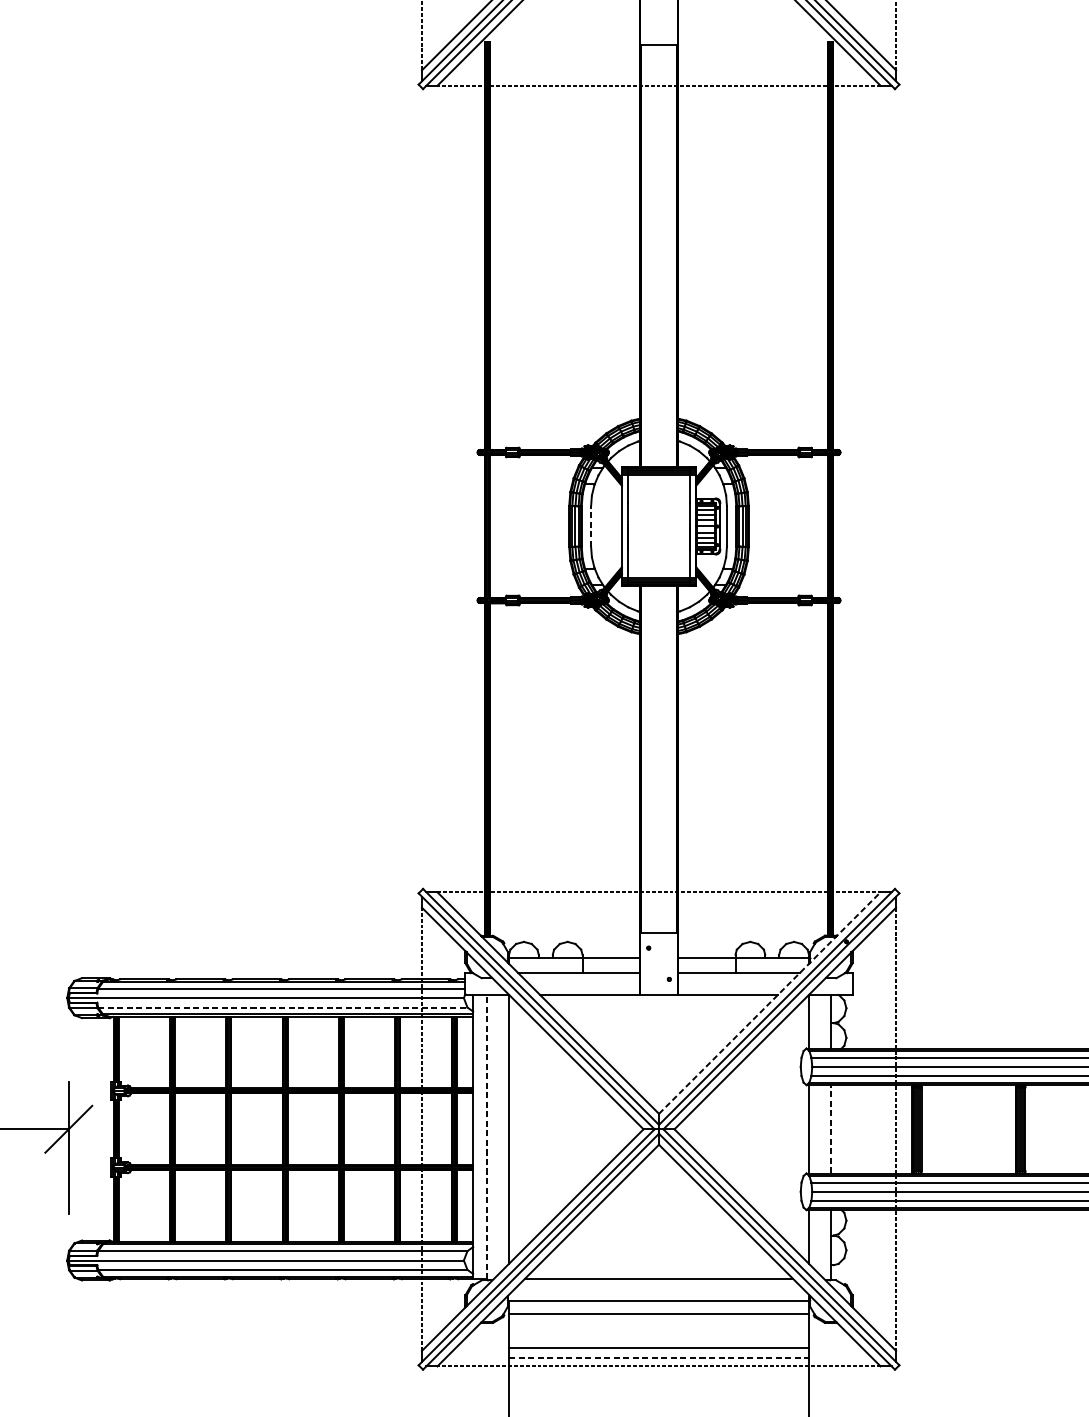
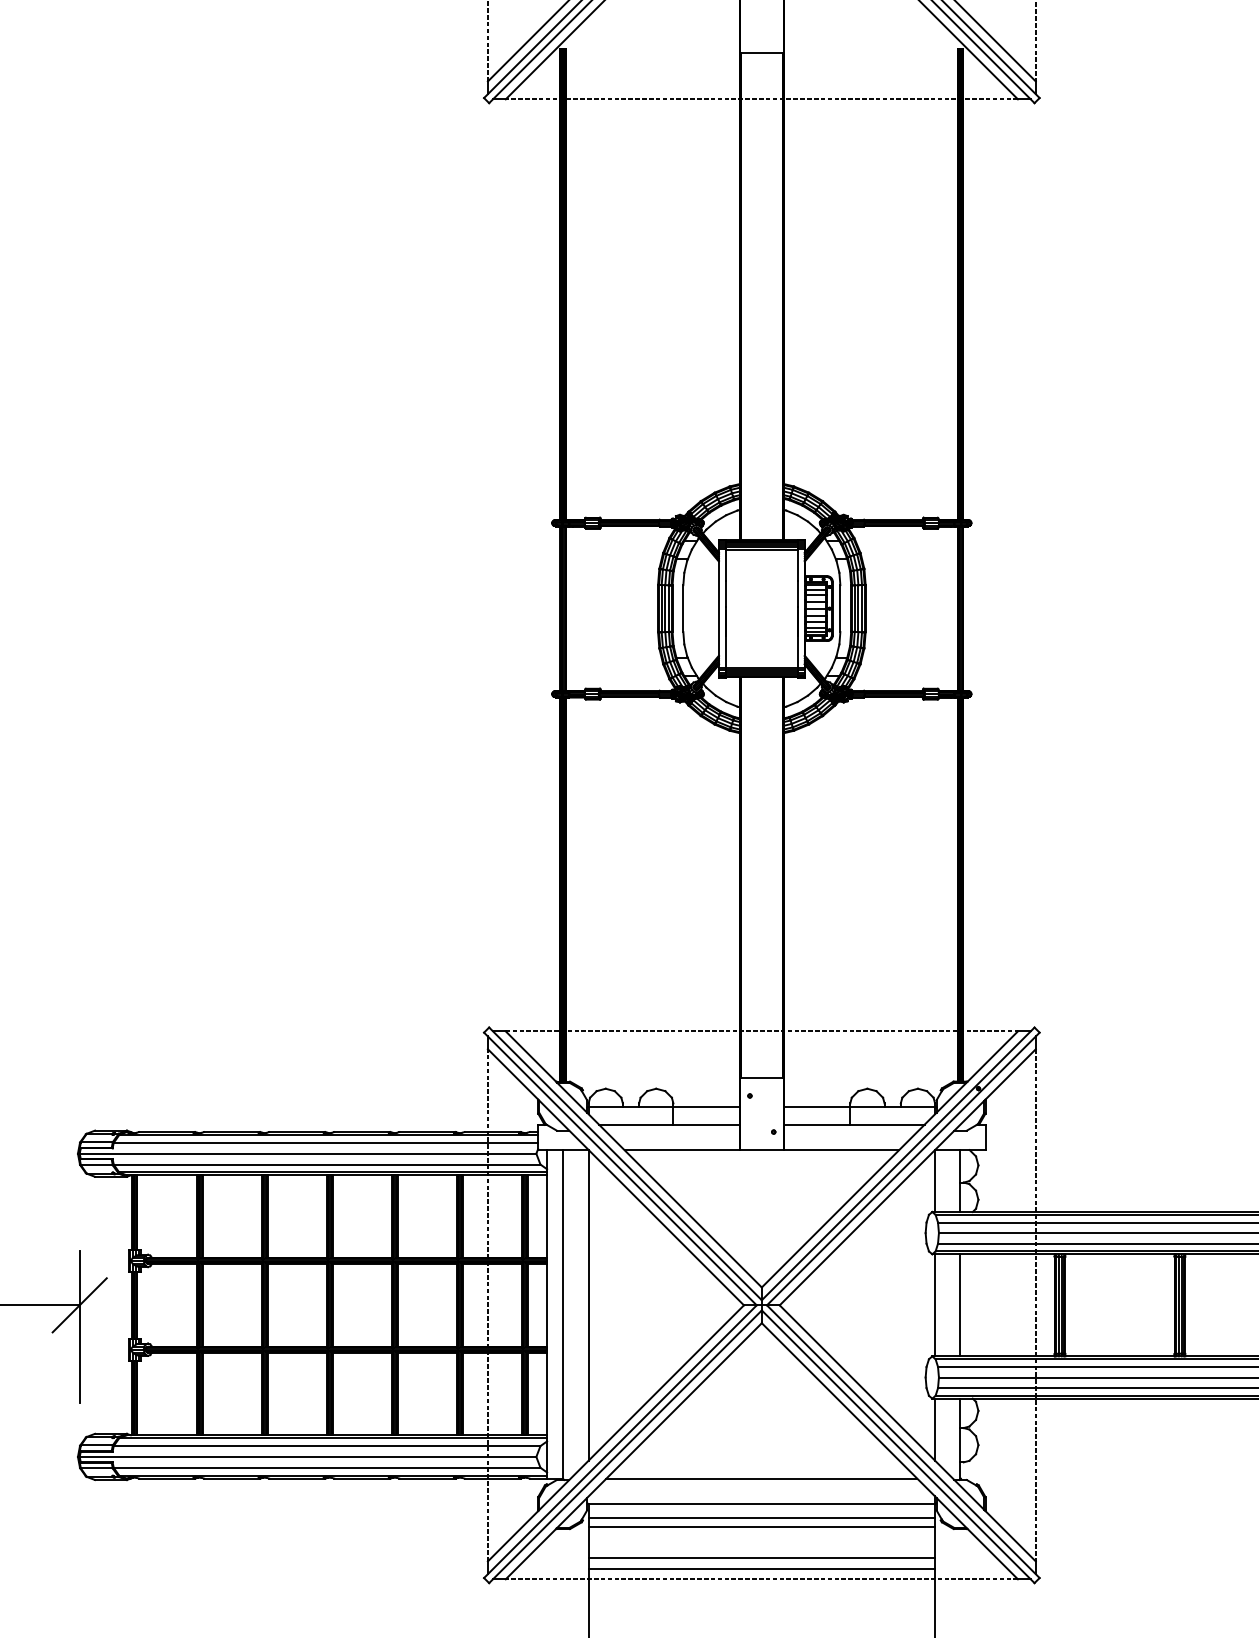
line: (591, 526) -> (683, 608), dashed -> solid
line: (770, 1003) -> (890, 1159), dashed -> solid
line: (283, 1007) -> (327, 1164), dashed -> solid
line: (830, 1128) -> (960, 1304), dashed -> solid
line: (487, 1136) -> (563, 1313), dashed -> solid
line: (658, 1321) -> (761, 1527), added
line: (659, 1357) -> (762, 1569), dashed -> solid

